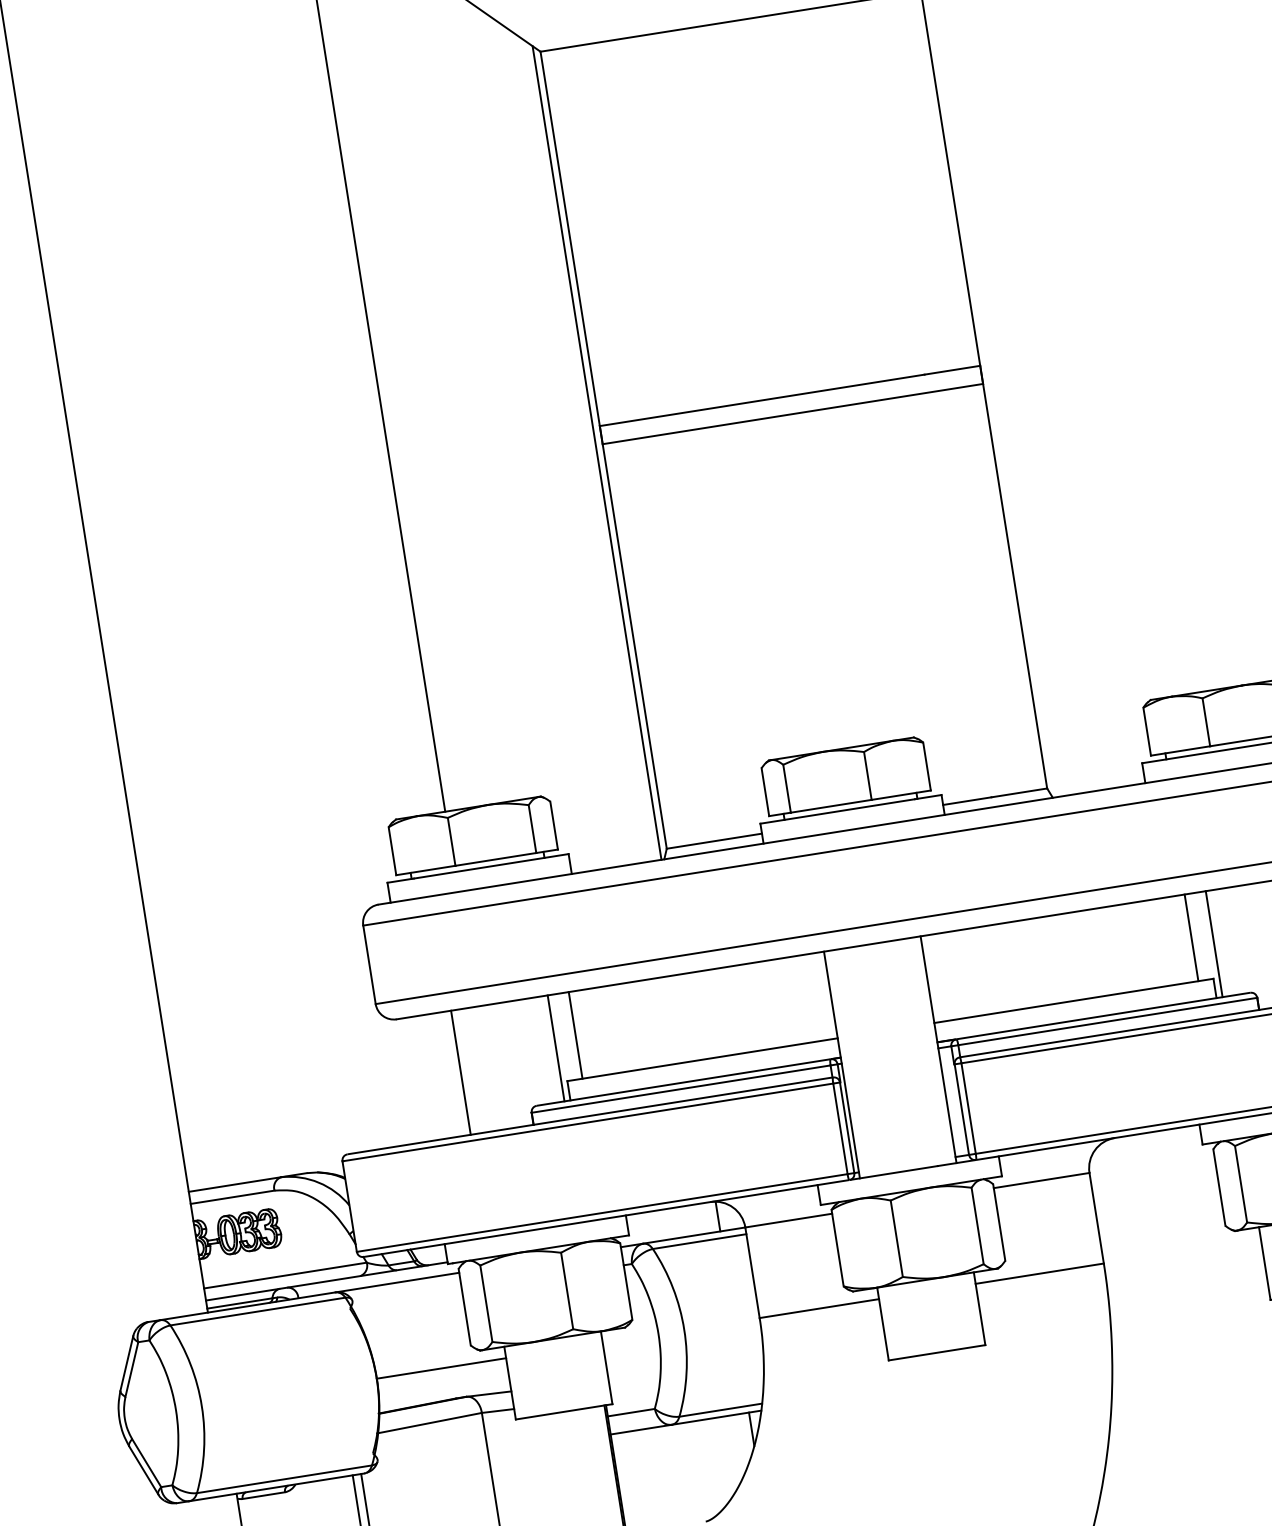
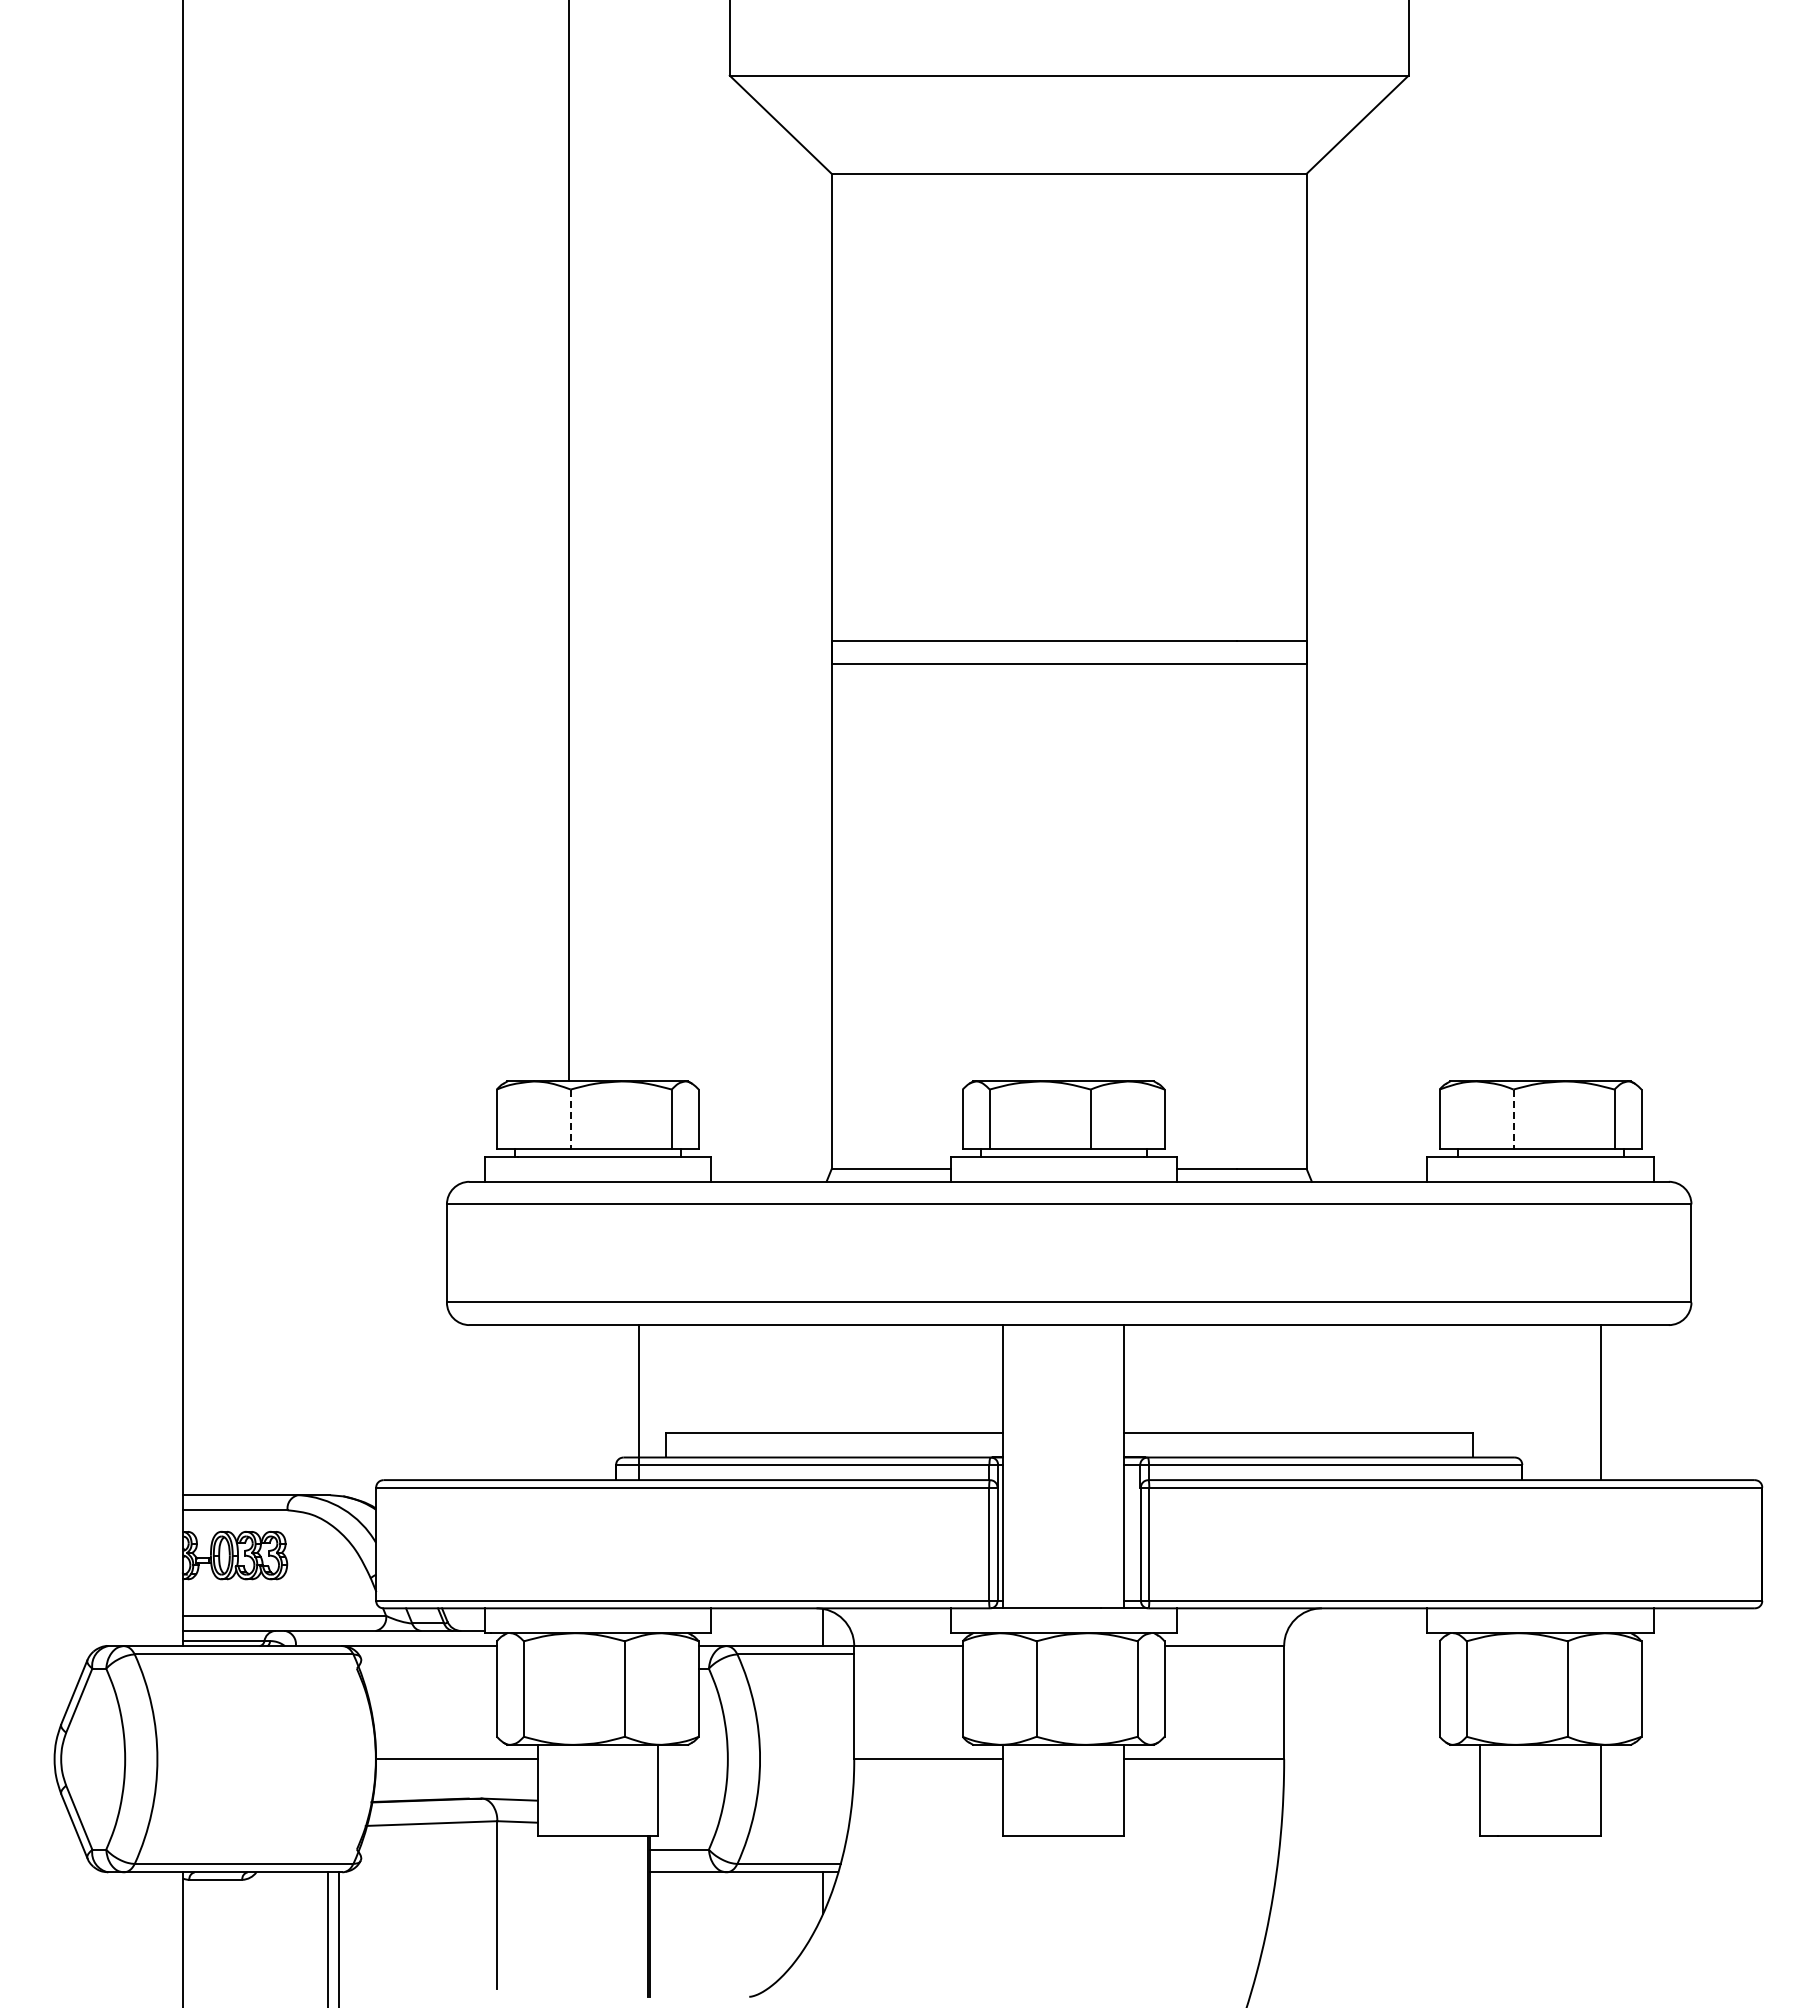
line: (597, 452) -> (823, 673), removed
line: (1206, 722) -> (1513, 1119), solid -> dashed
line: (451, 841) -> (570, 1119), solid -> dashed
line: (1191, 938) -> (1453, 1379), removed
line: (1214, 944) -> (1480, 1391), removed
line: (575, 1035) -> (684, 1379), removed
line: (556, 1048) -> (658, 1391), removed
line: (460, 1072) -> (638, 1402), moved

